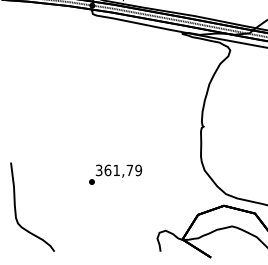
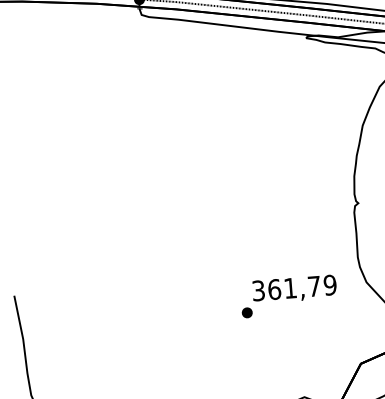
text: (115, 174) -> (288, 295), moved

